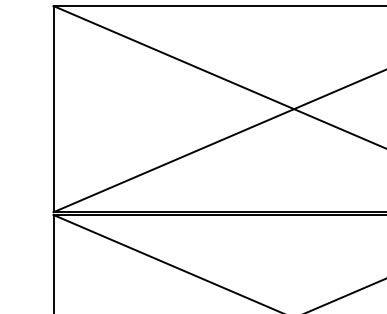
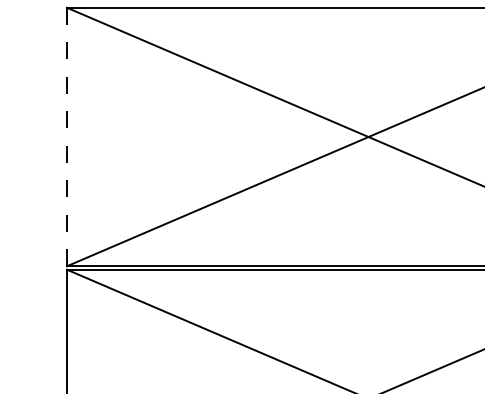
line: (53, 108) -> (67, 136), solid -> dashed

